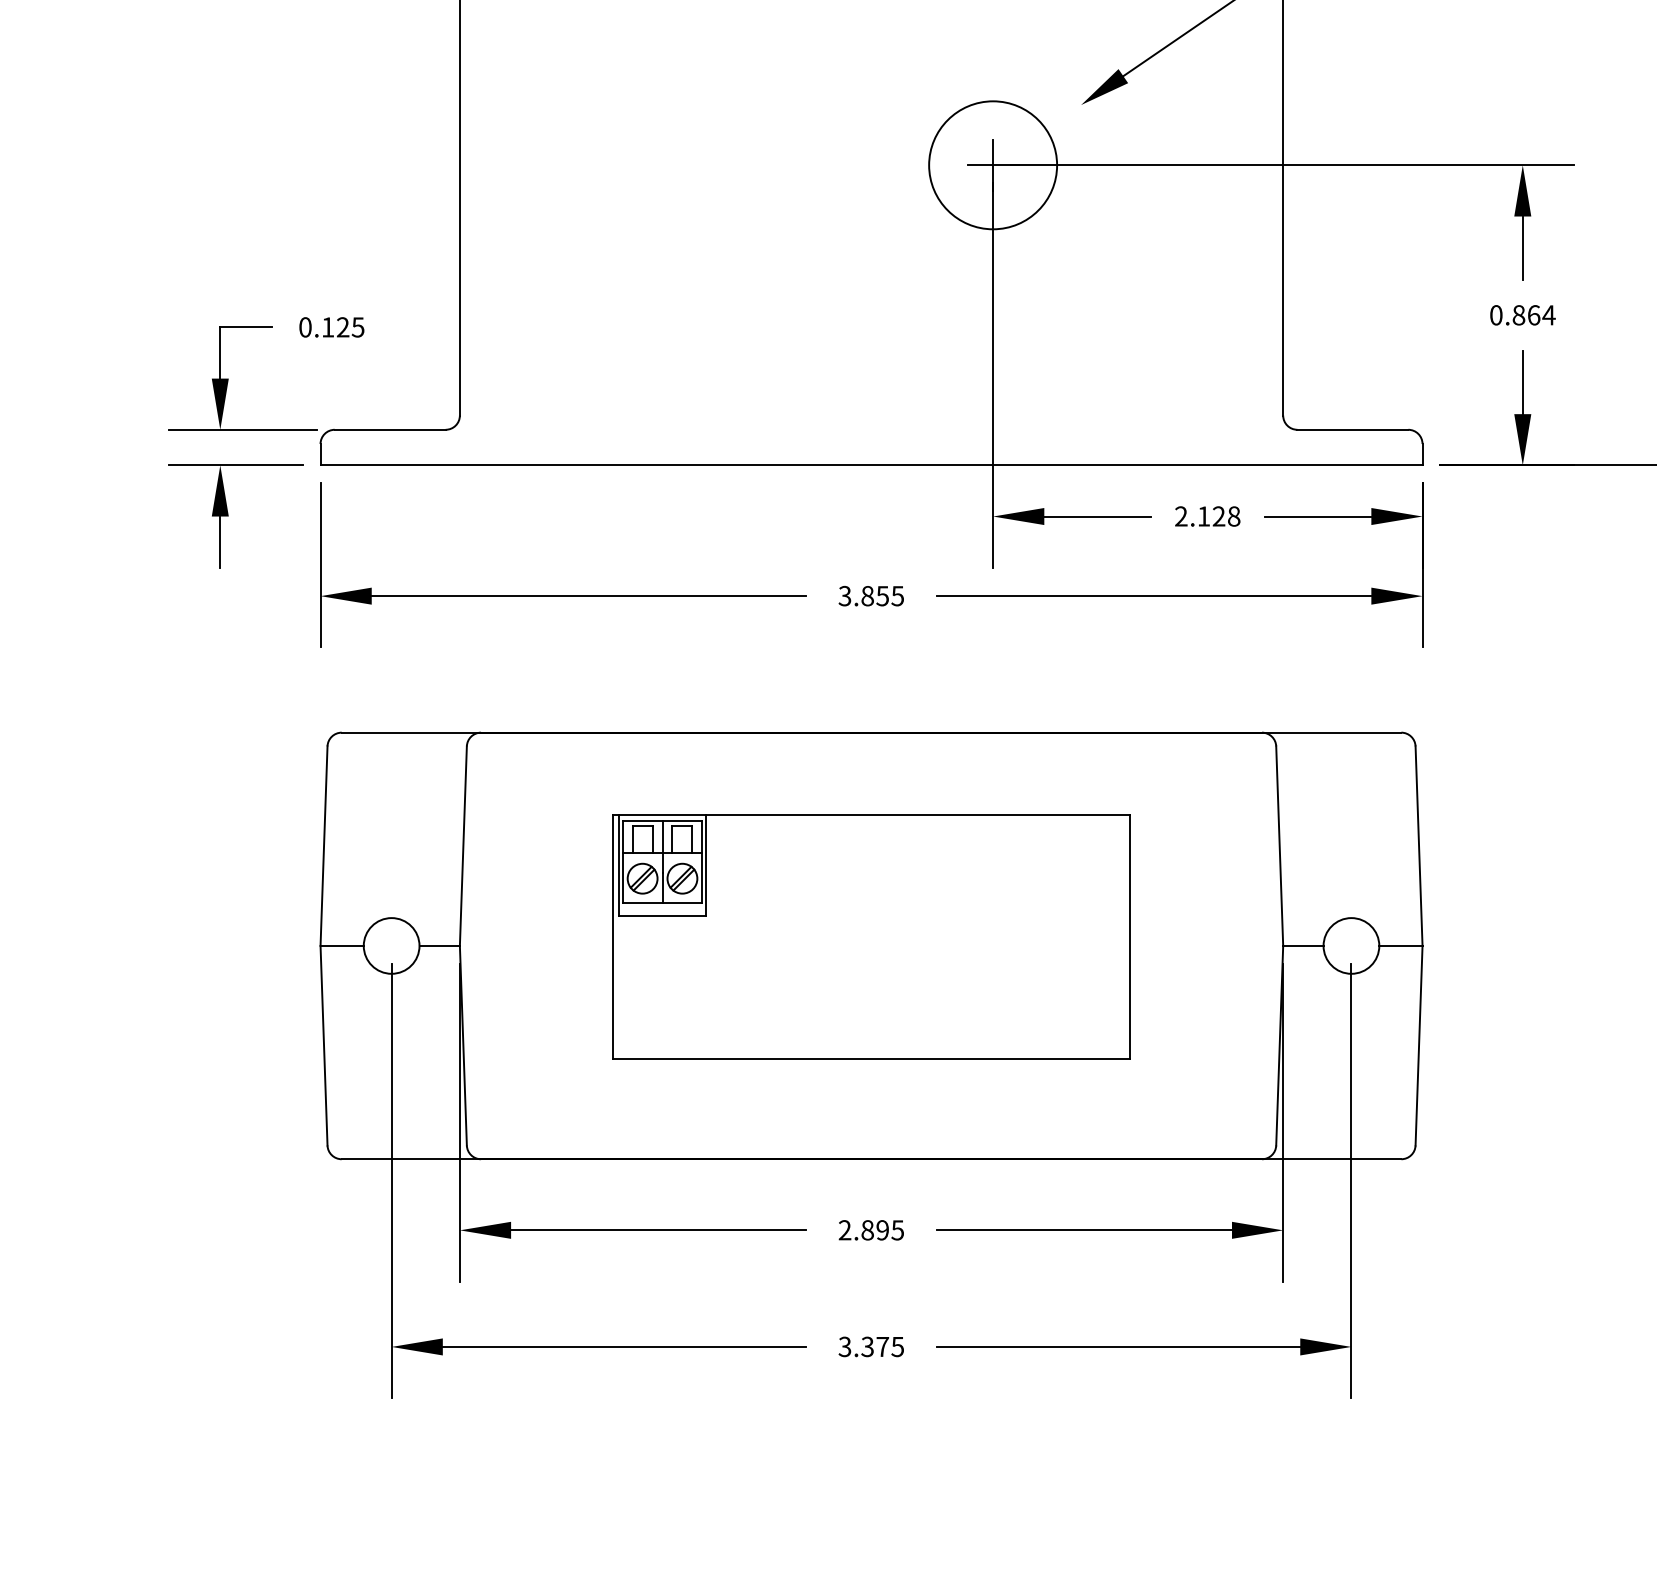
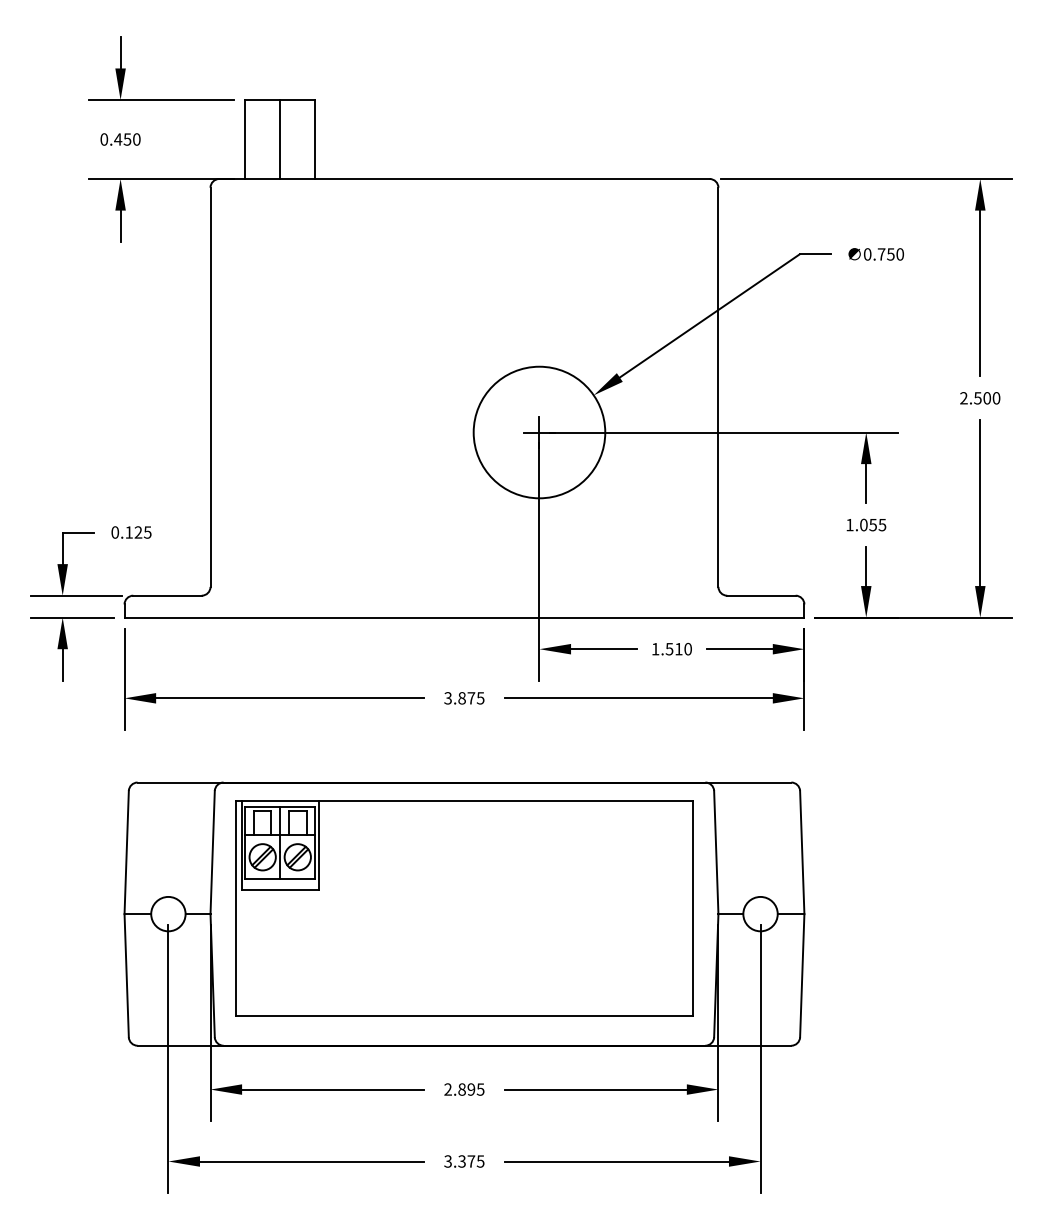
circle: (993, 165) -> (539, 432), size x1.67
text: (1523, 314) -> (866, 524), 0.864 -> 1.055
text: (1207, 515) -> (671, 648), 2.128 -> 1.510
text: (882, 596) -> (471, 698), 3.855 -> 3.875
part: (871, 936) -> (464, 908), size x1.43

